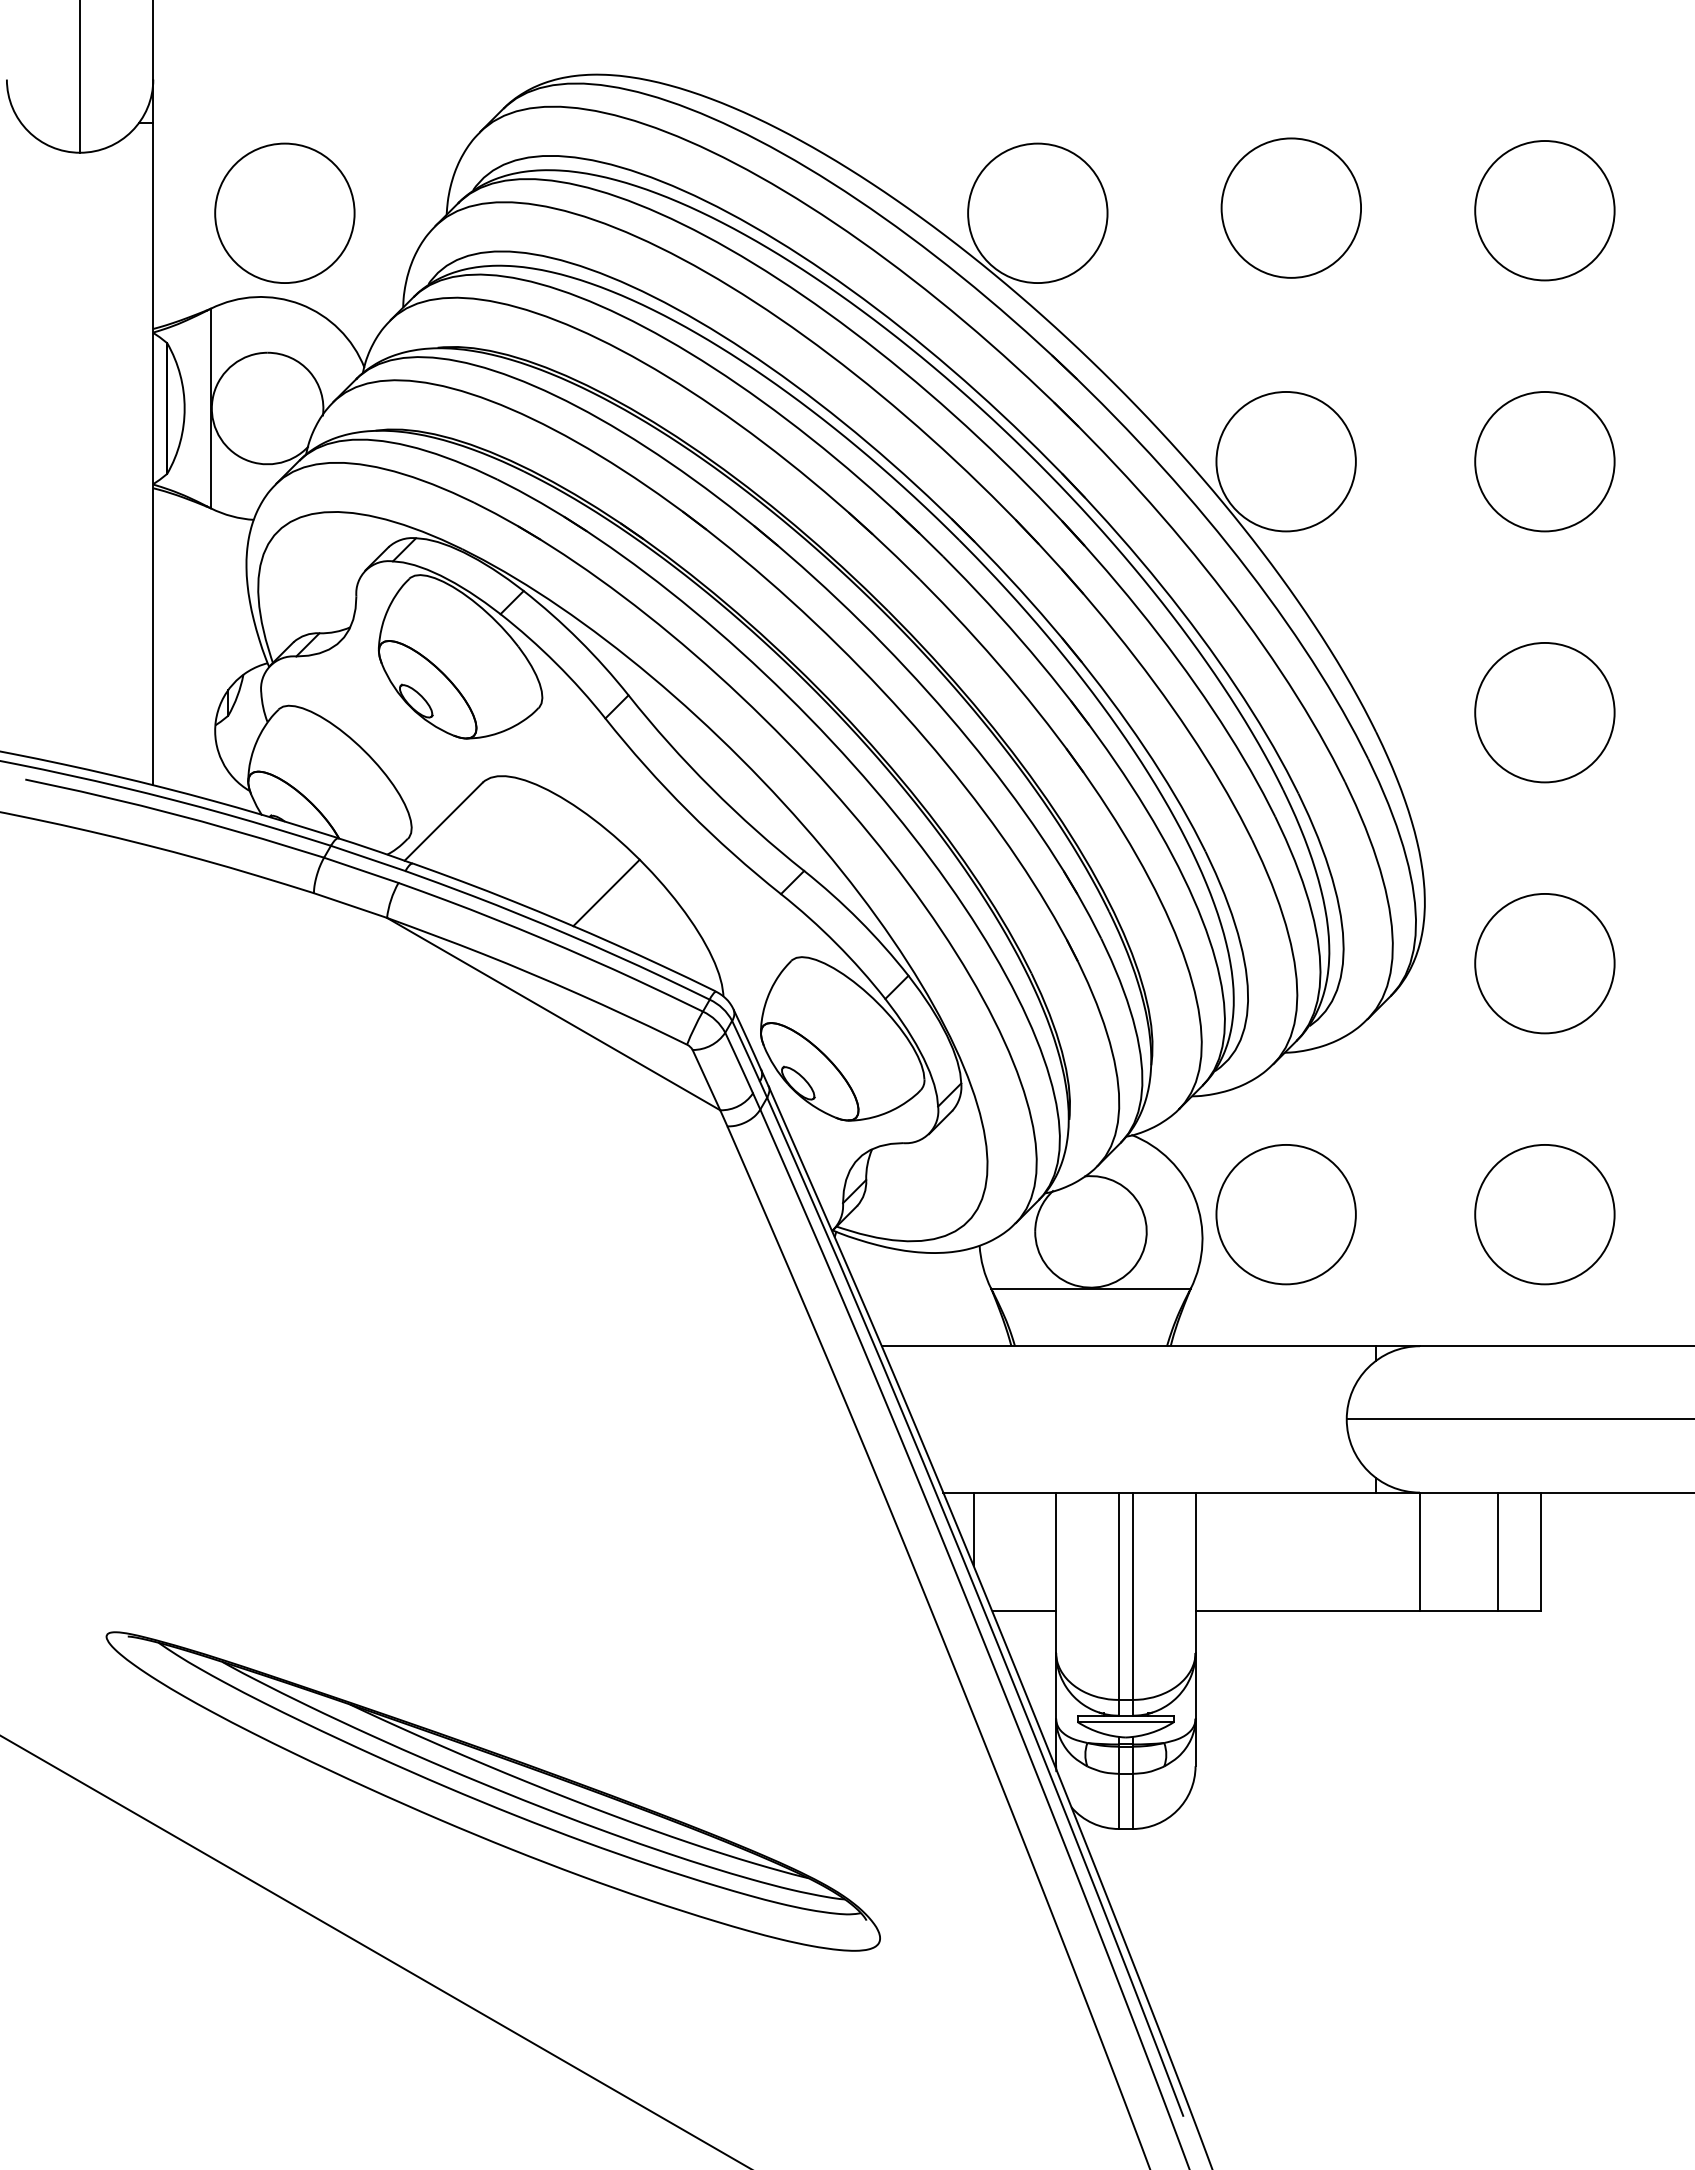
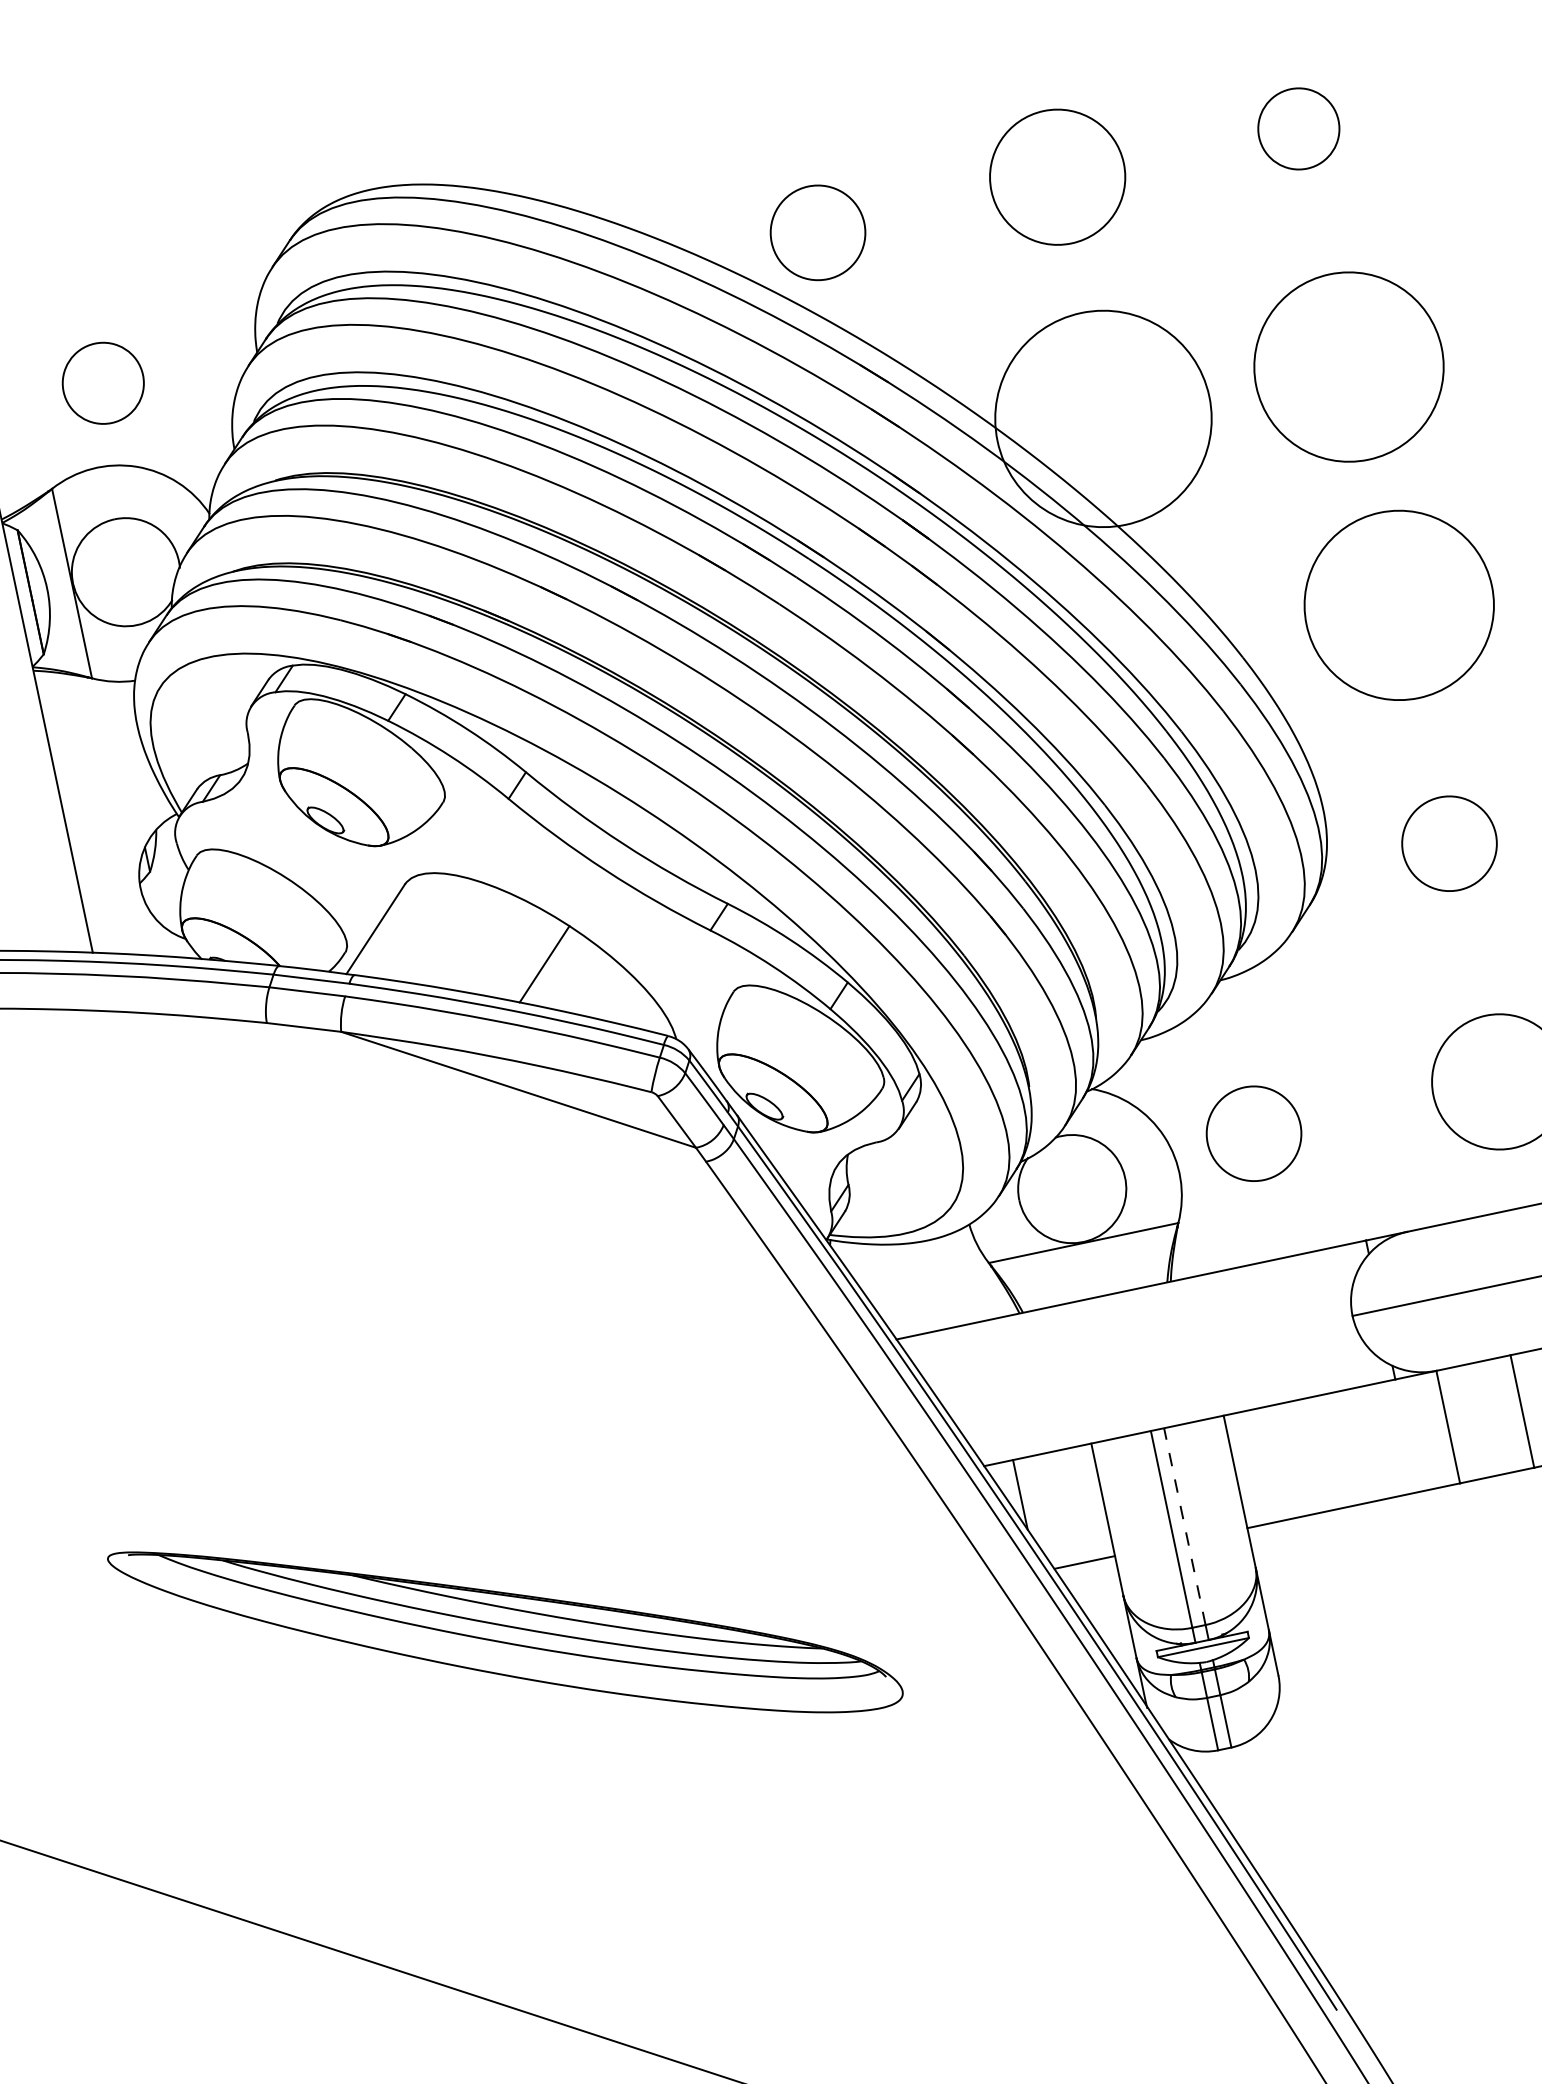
circle: (1544, 210) -> (1298, 128), size x0.6
circle: (284, 212) -> (102, 382), size x0.6
circle: (1037, 213) -> (817, 233), size x0.7
circle: (1285, 461) -> (1102, 418), size x1.6
circle: (1544, 461) -> (1348, 367), size x1.4
circle: (1544, 712) -> (1398, 605), size x1.4
circle: (1544, 963) -> (1449, 843), size x0.7
circle: (1285, 1214) -> (1253, 1133), size x0.7
line: (1132, 1596) -> (1184, 1526), solid -> dashed
part: (492, 1791) -> (505, 1629), moved

